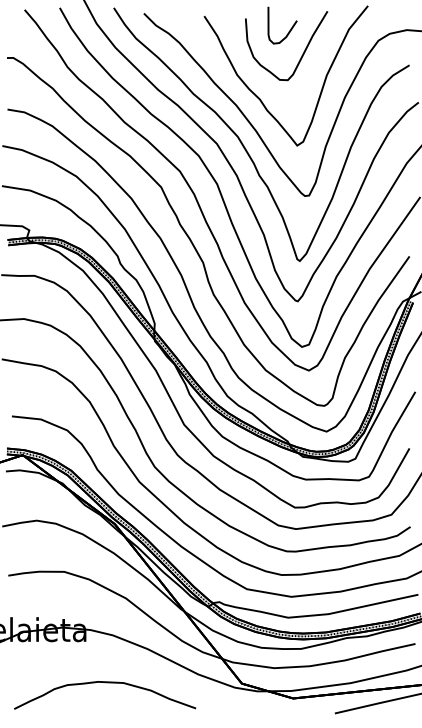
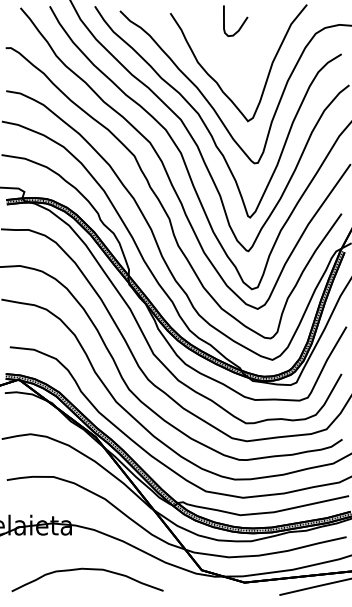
part: (302, 53) -> (252, 44), removed

